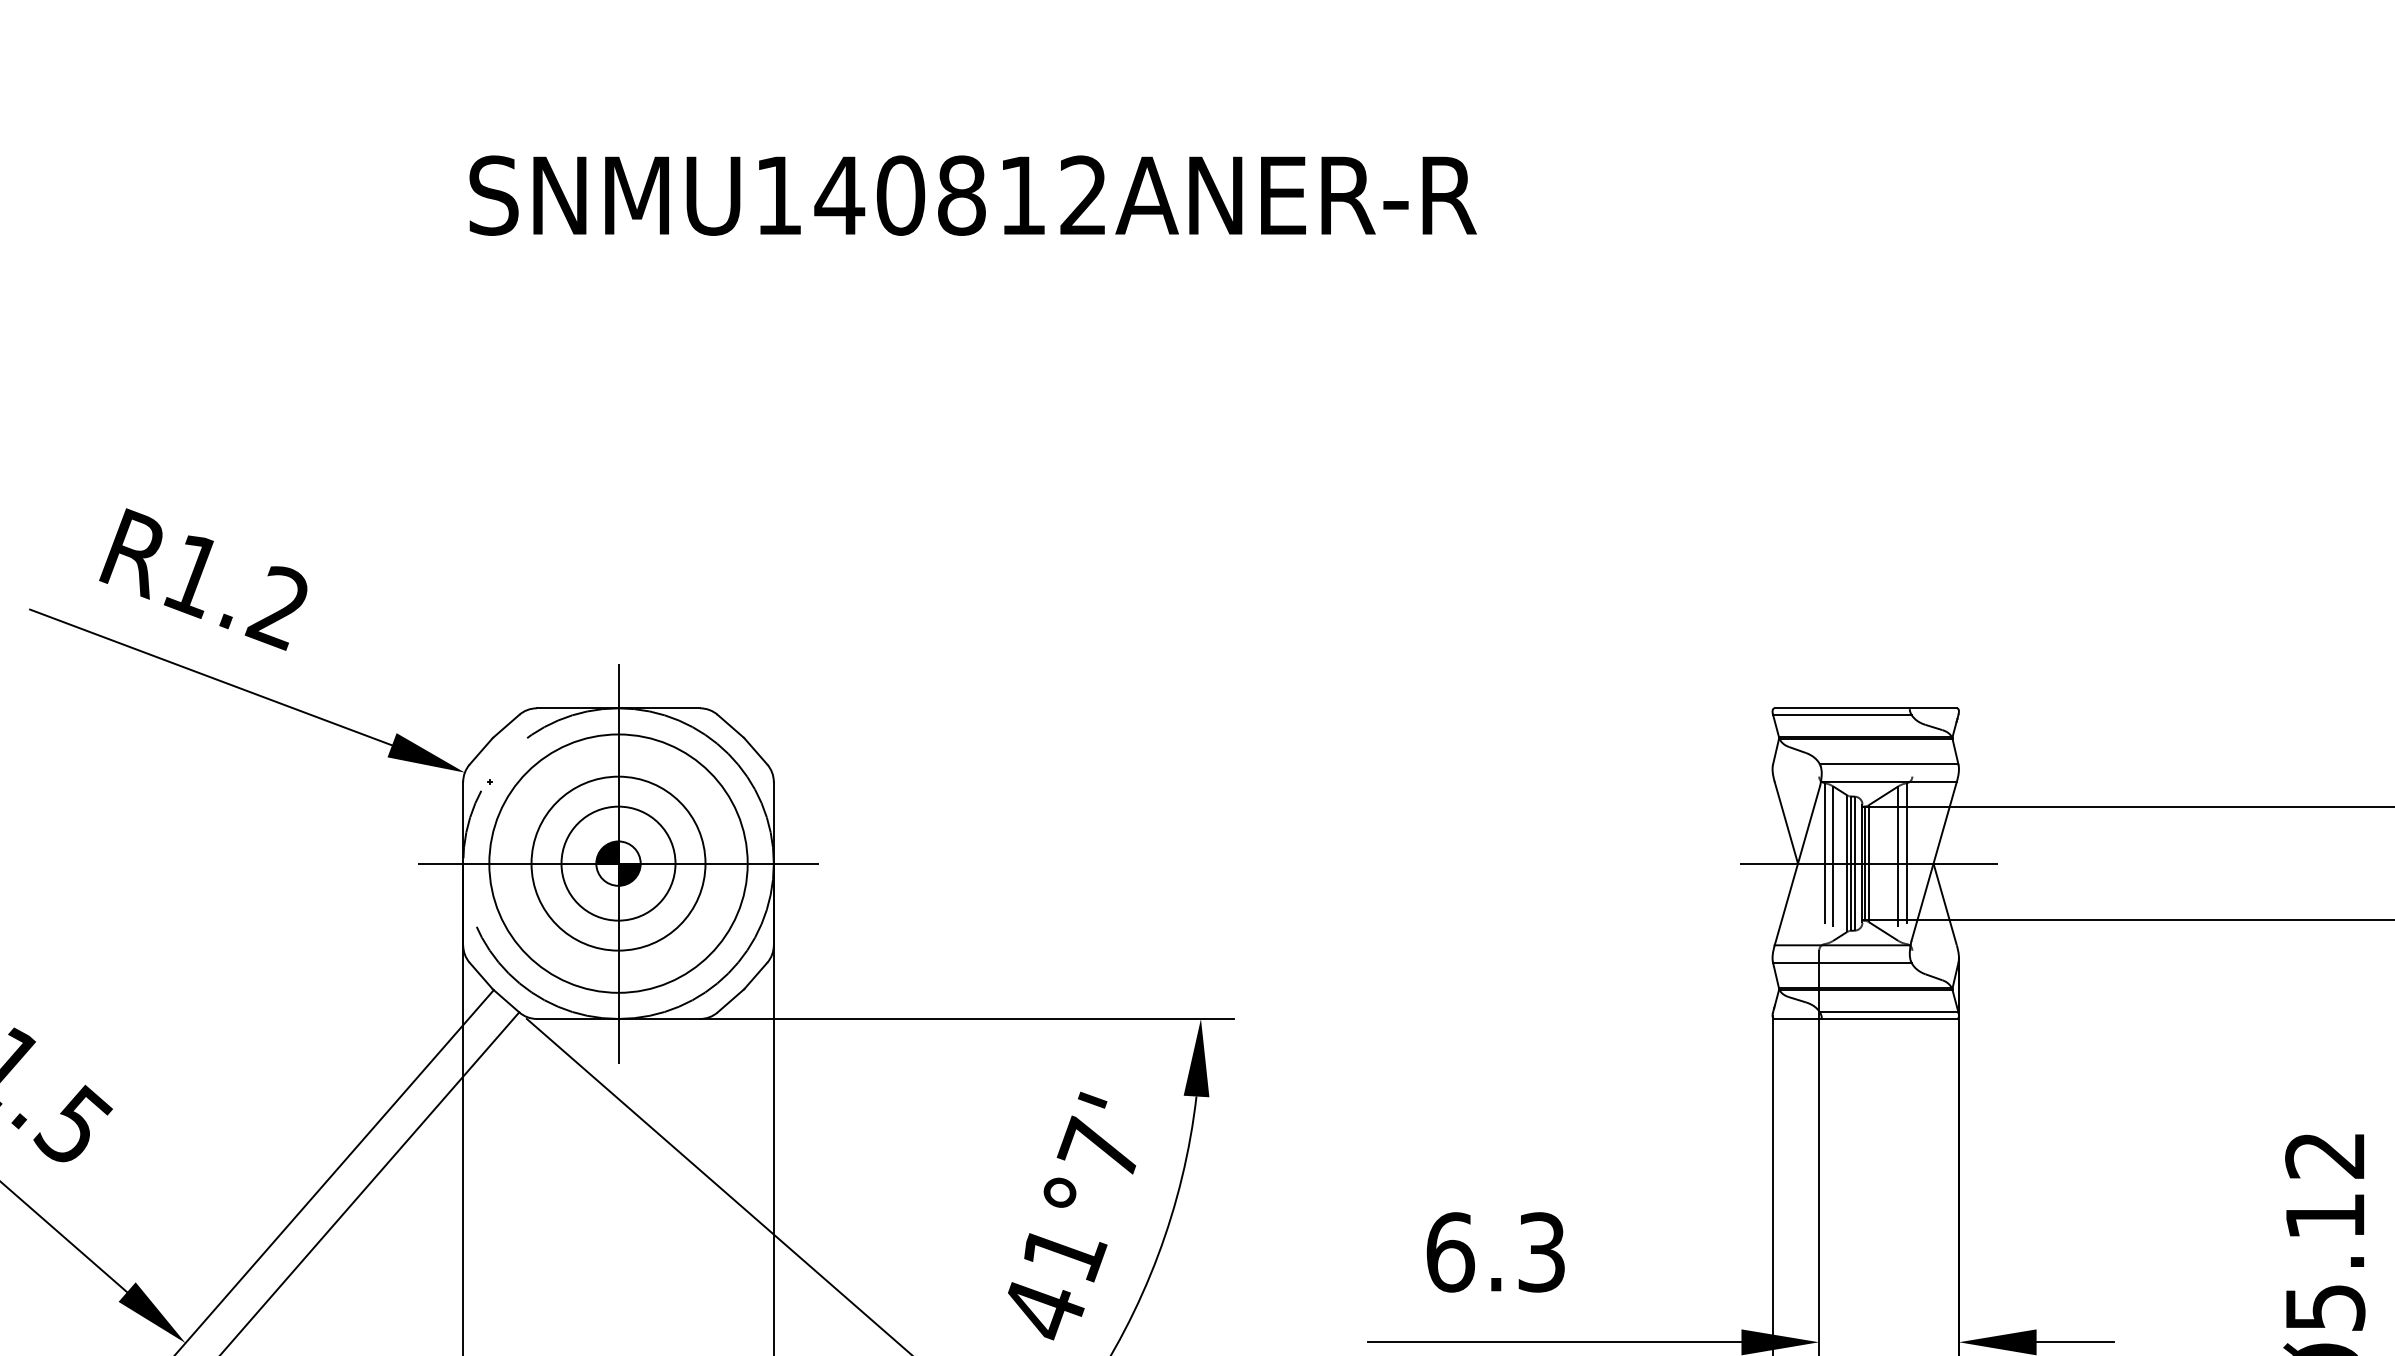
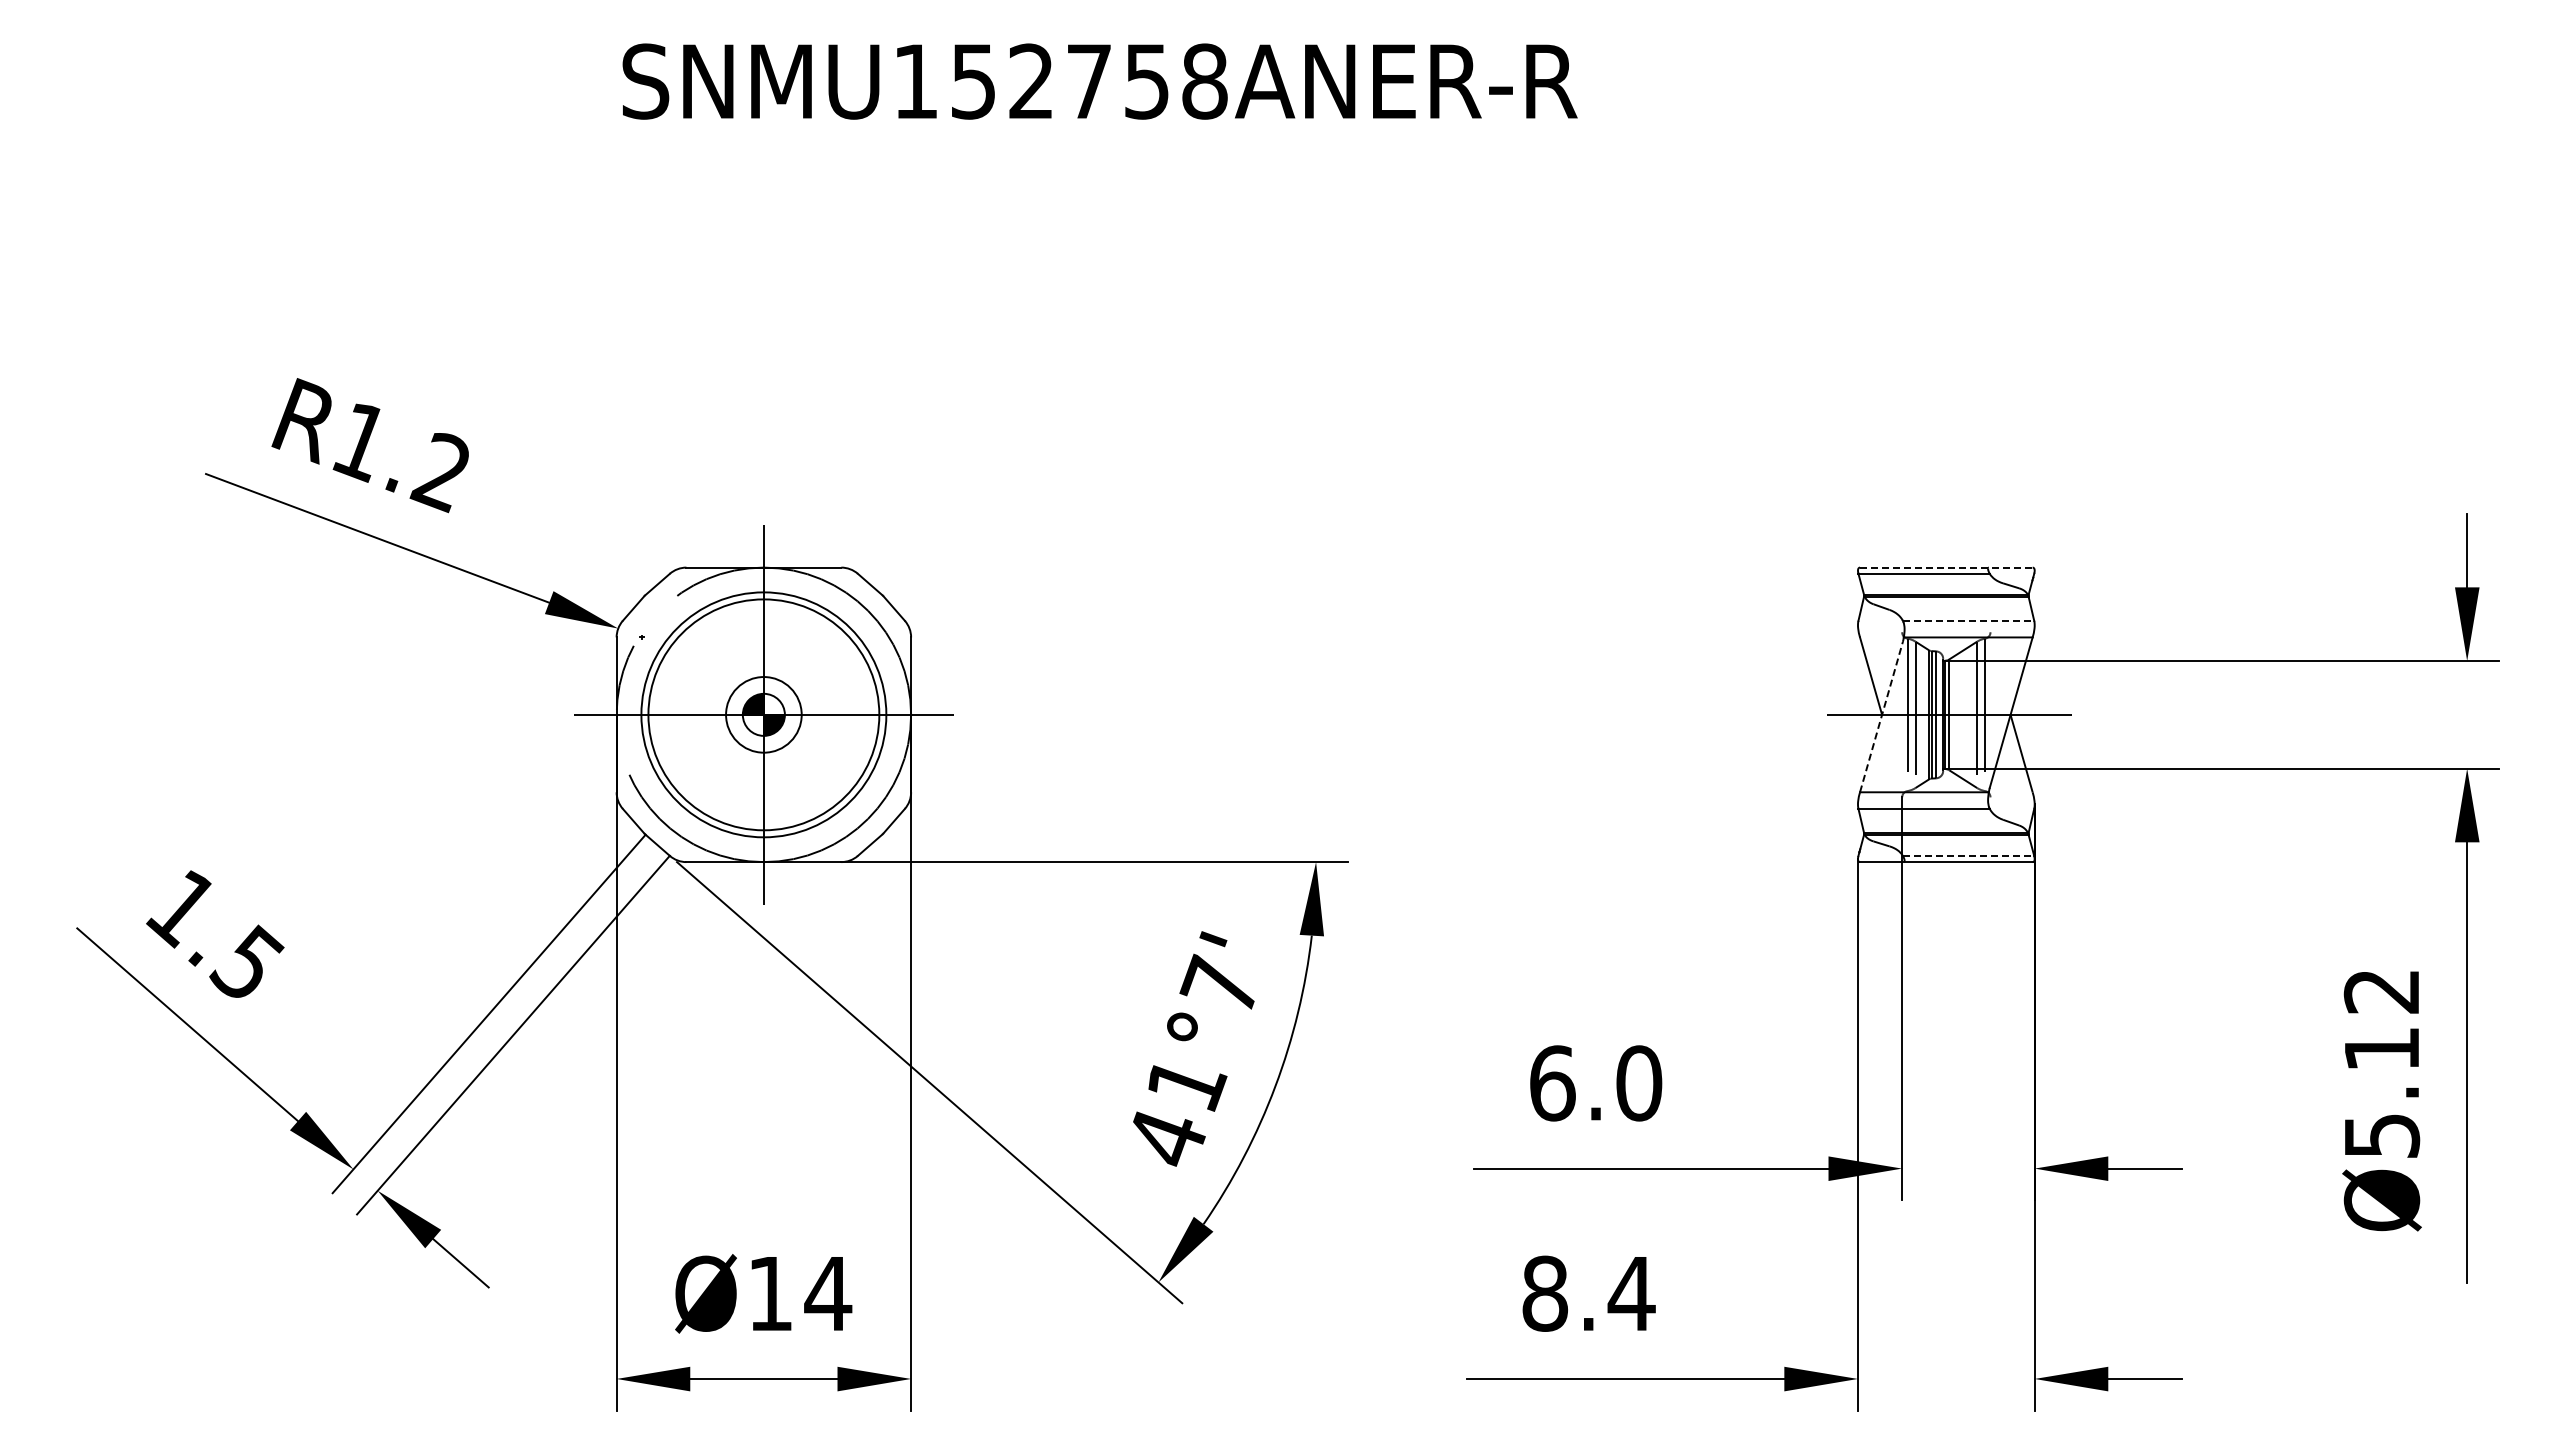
text: (960, 195) -> (1088, 81), SNMU140812ANER-R -> SNMU152758ANER-R
line: (1865, 708) -> (1946, 567), solid -> dashed
line: (1889, 764) -> (1968, 620), solid -> dashed
circle: (618, 863) -> (763, 714), size x0.7
circle: (618, 863) -> (763, 714), size x1.4
line: (1797, 865) -> (1881, 716), solid -> dashed
line: (1889, 1011) -> (1968, 855), solid -> dashed
text: (1542, 1252) -> (1639, 1083), 6.3 -> 6.0

